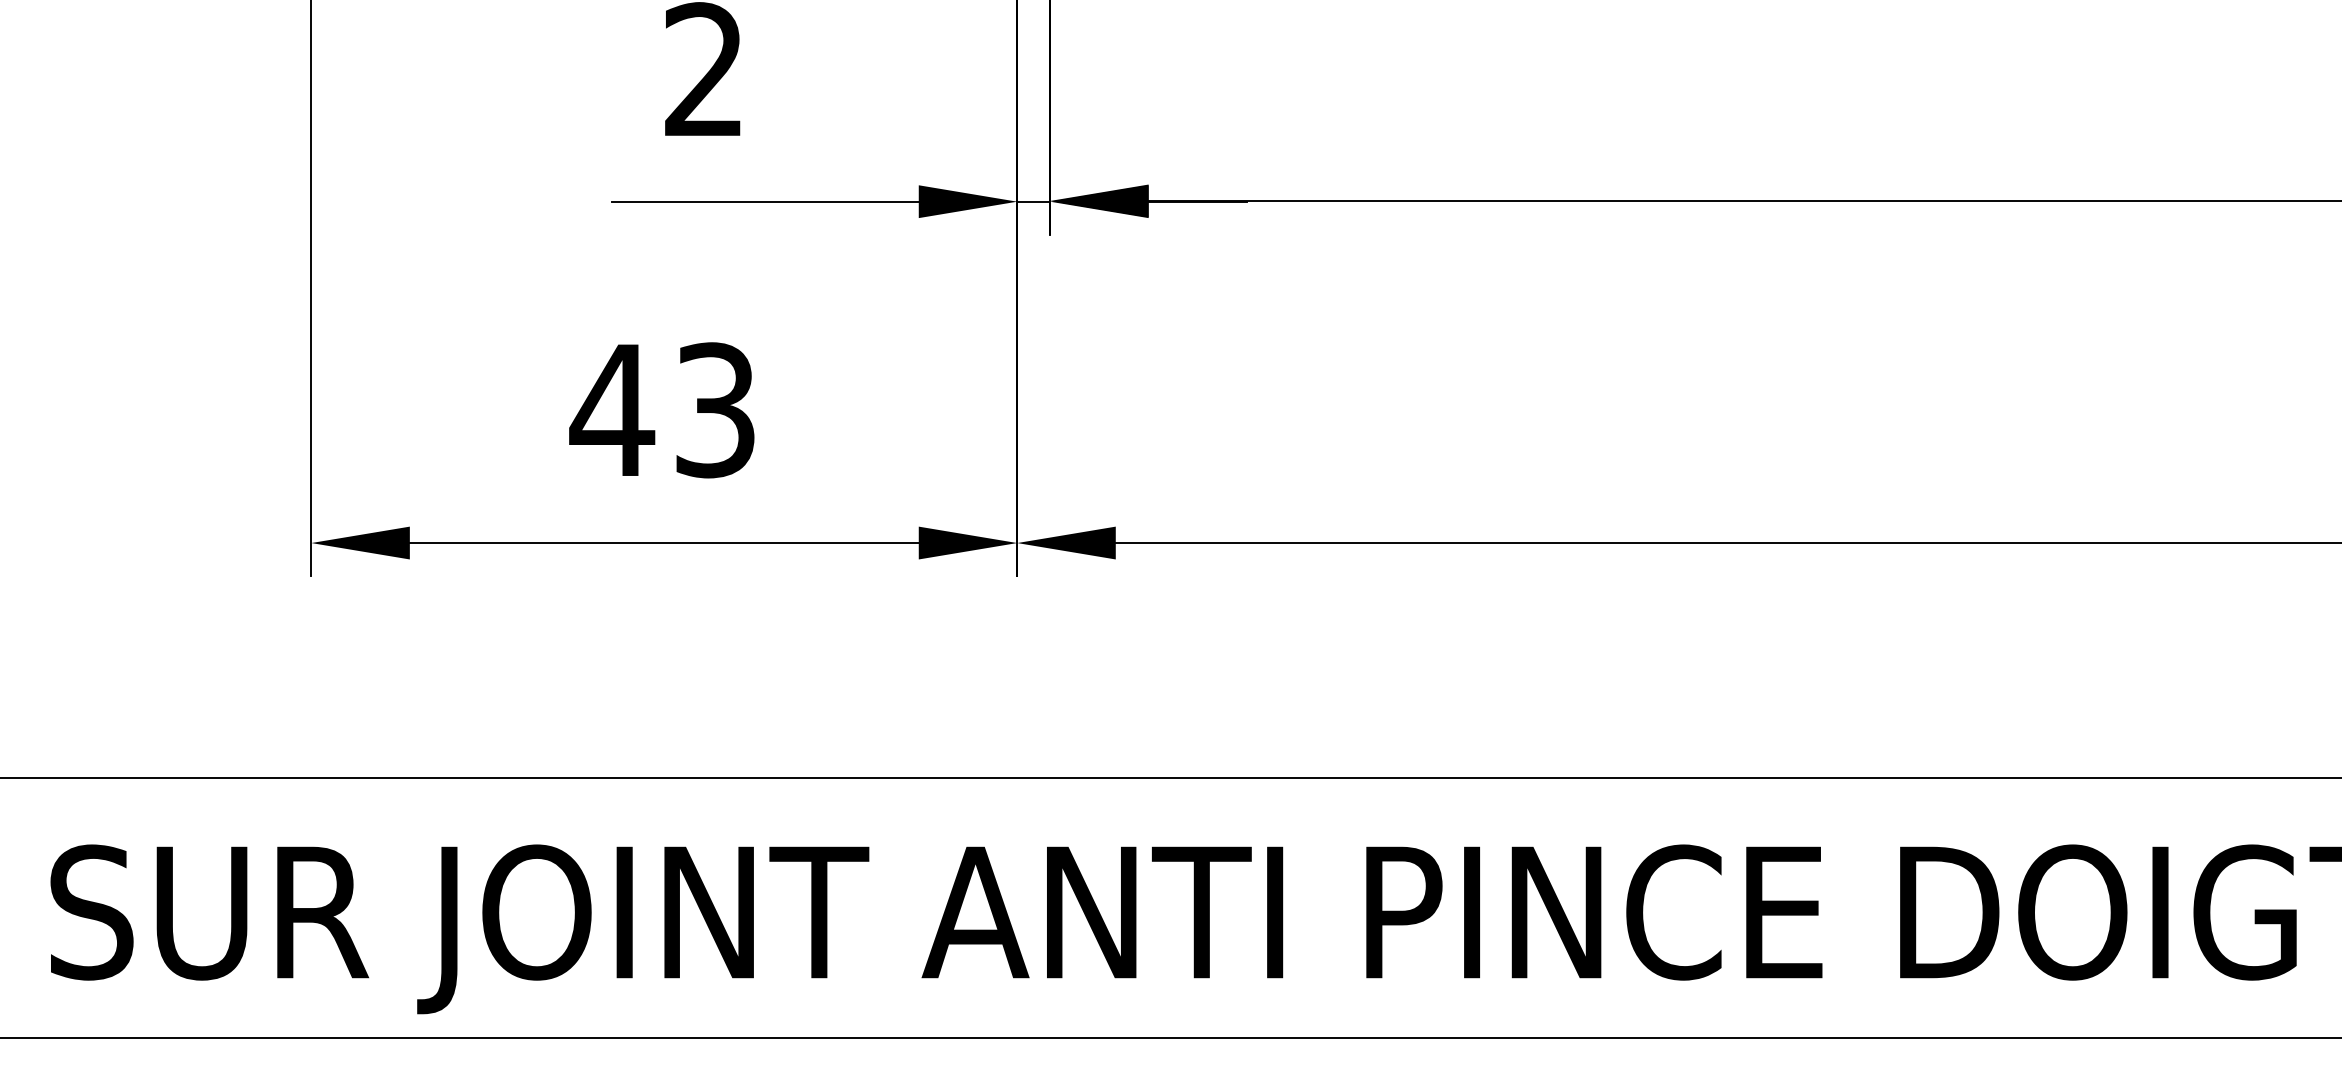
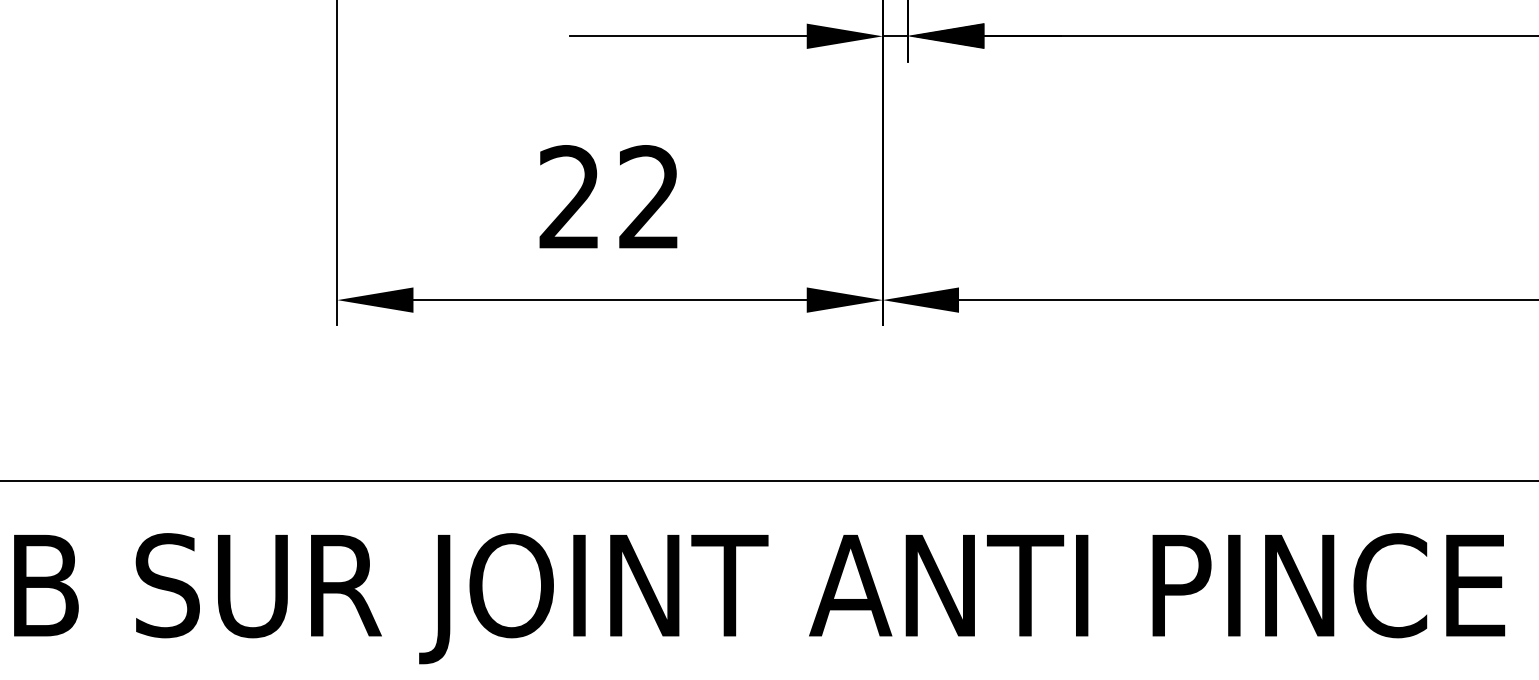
text: (661, 410) -> (607, 197), 43 -> 22

